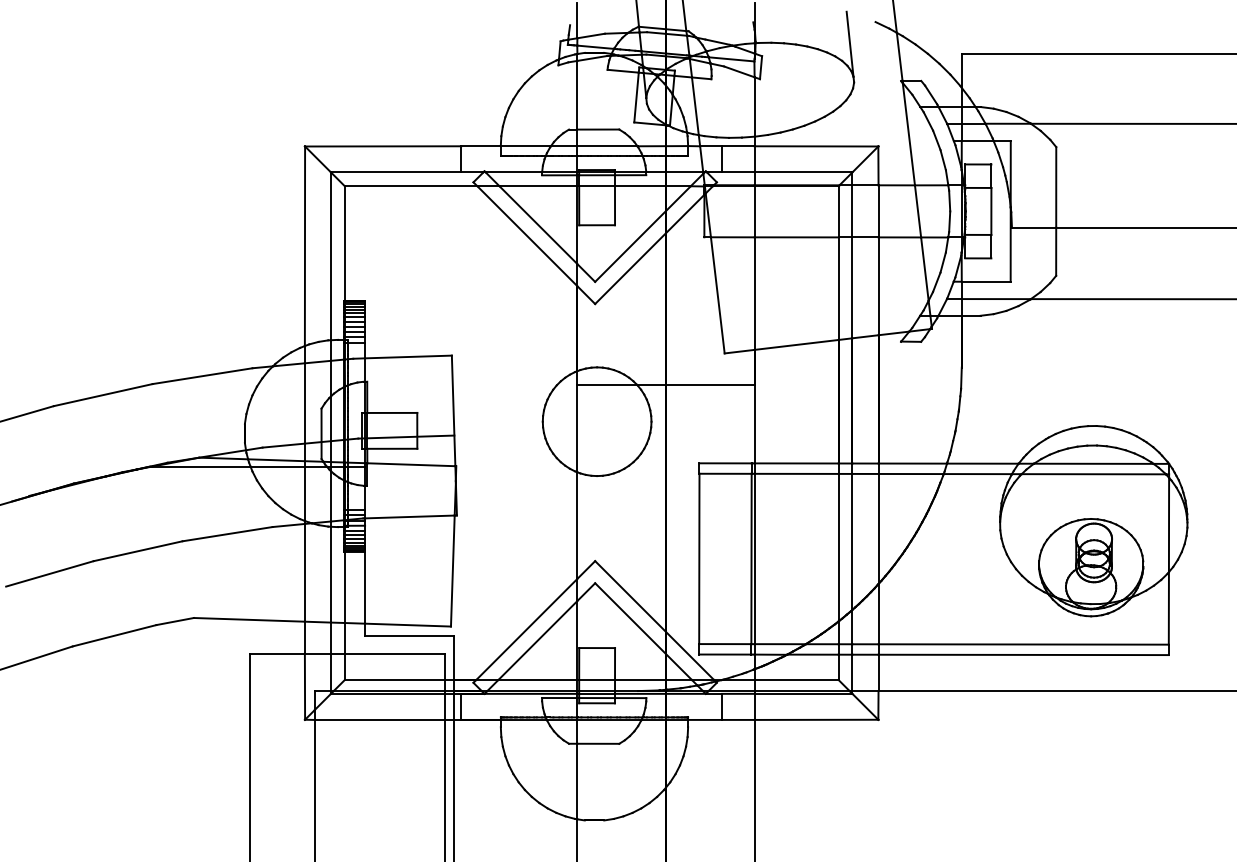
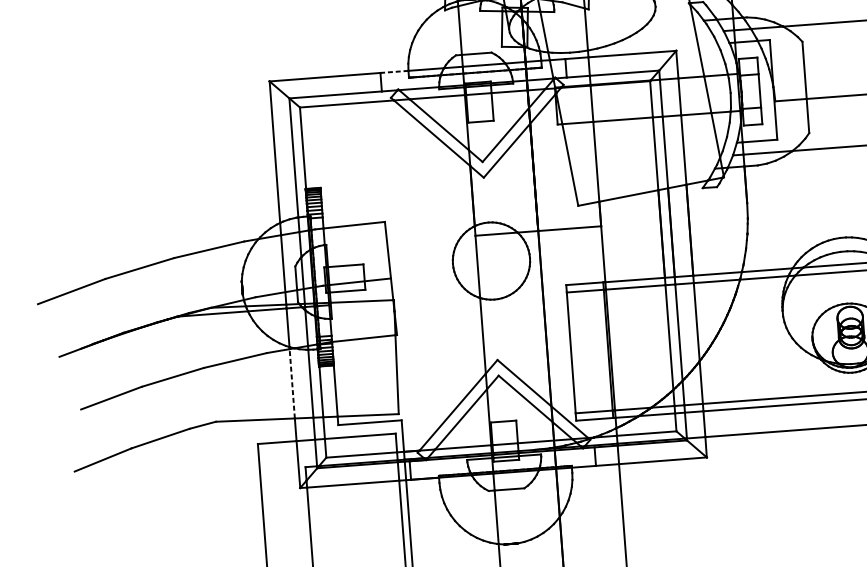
line: (481, 146) -> (394, 72), solid -> dashed
line: (304, 572) -> (291, 383), solid -> dashed

